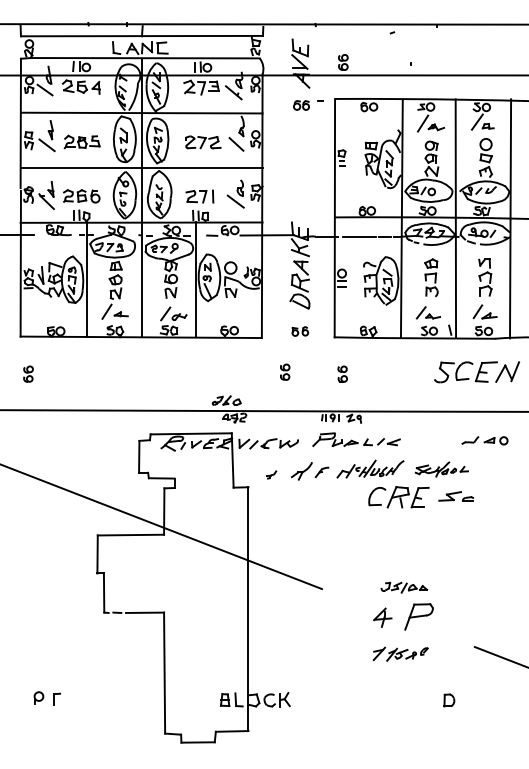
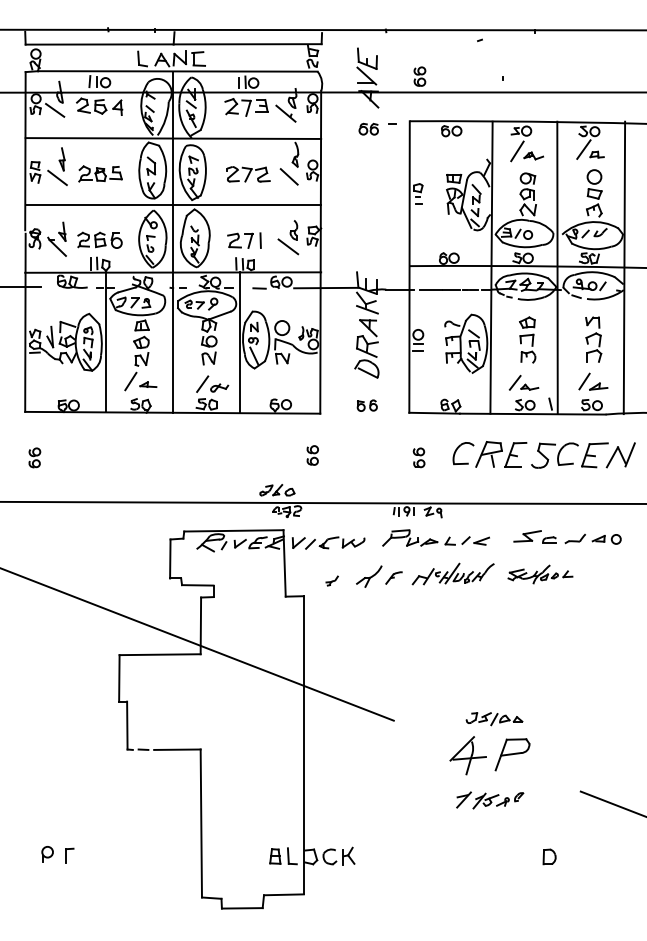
part: (284, 372) -> (312, 455), moved
part: (455, 496) -> (534, 536), moved
part: (398, 497) -> (489, 454), moved
part: (382, 617) -> (467, 755), size x1.67

